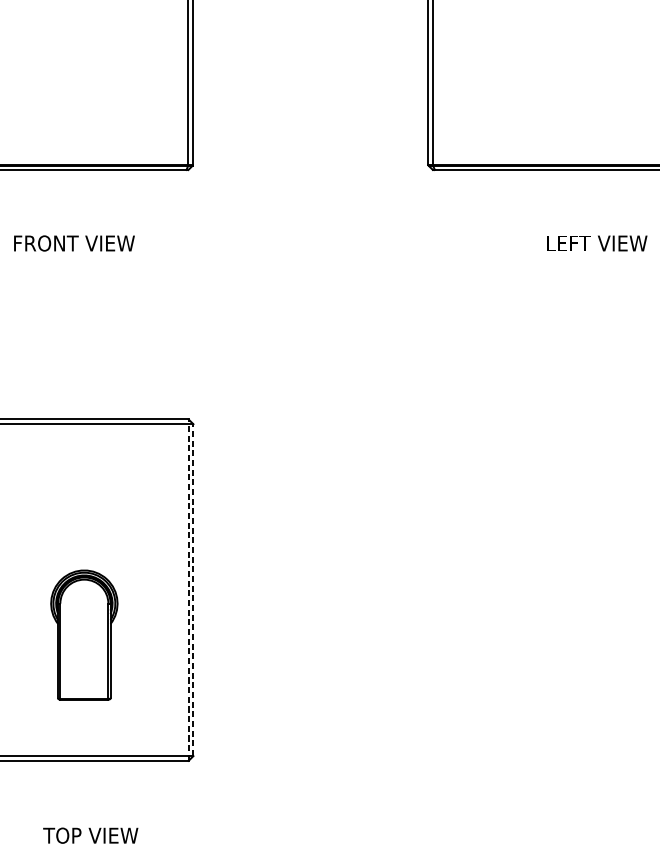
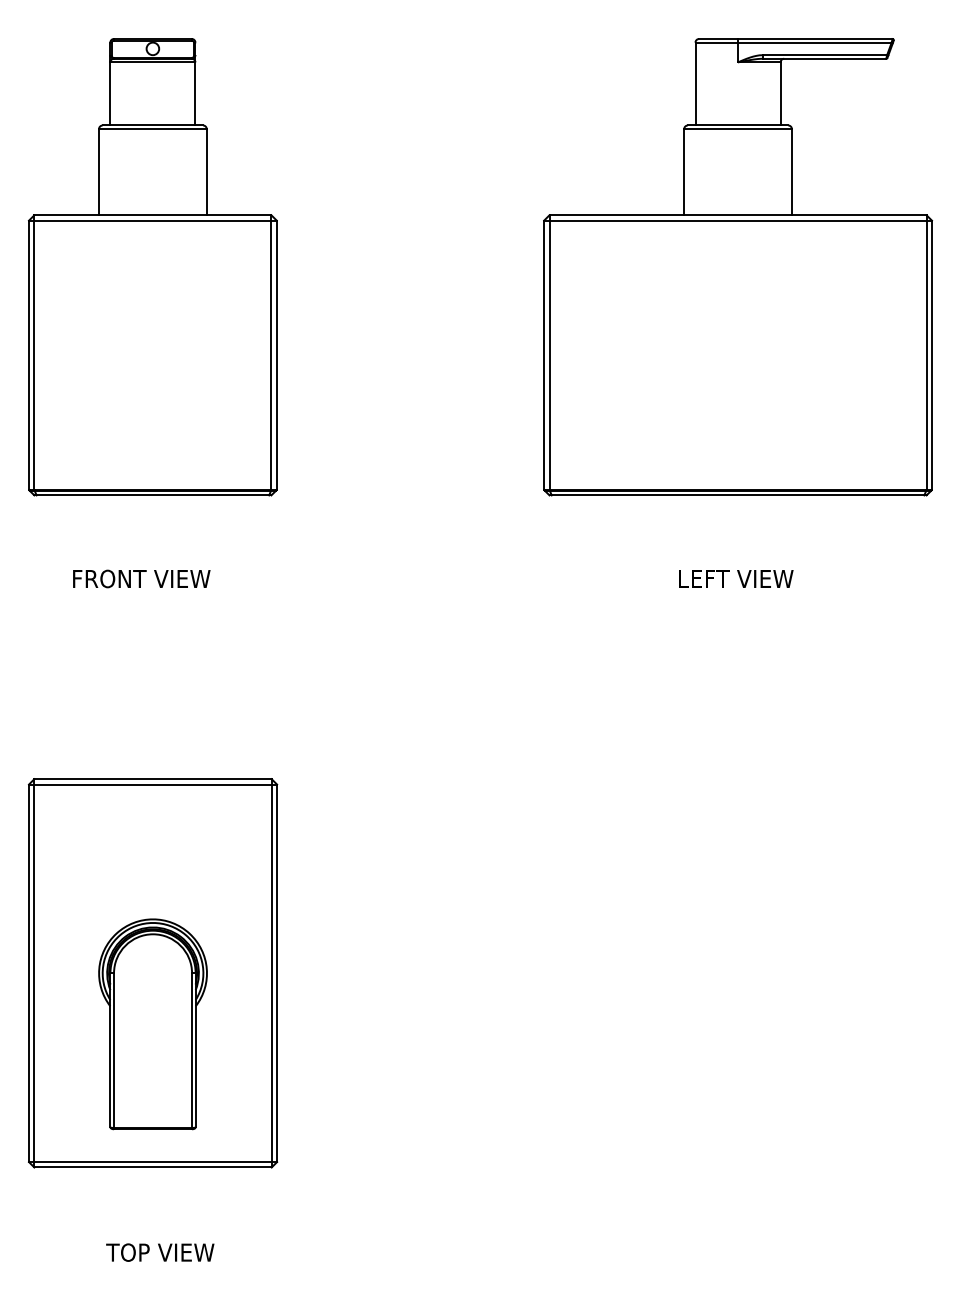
line: (188, 589) -> (271, 972), dashed -> solid
line: (193, 590) -> (277, 973), dashed -> solid
part: (83, 635) -> (152, 1024), size x1.43

